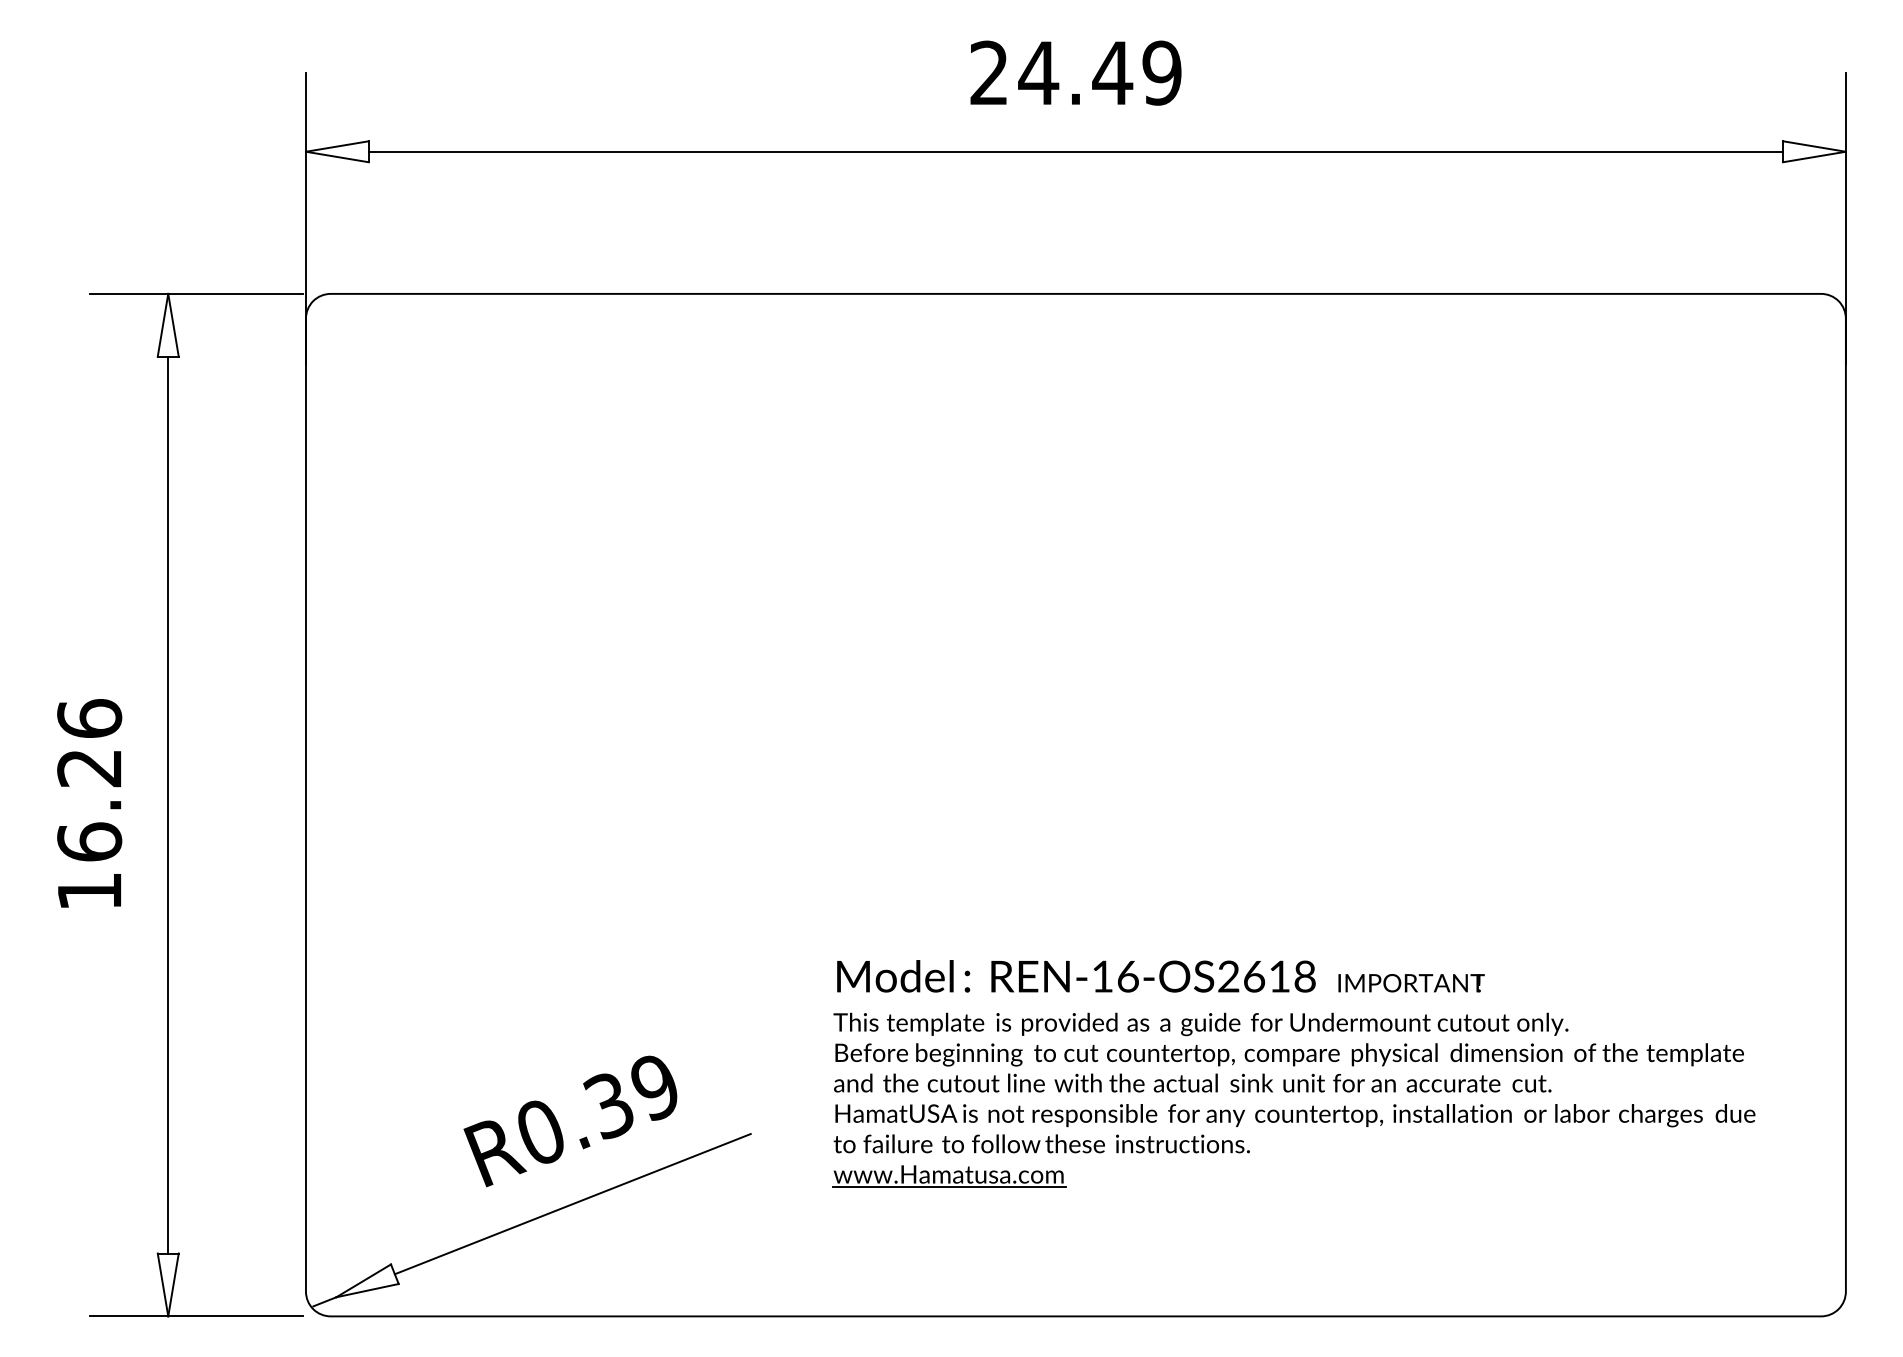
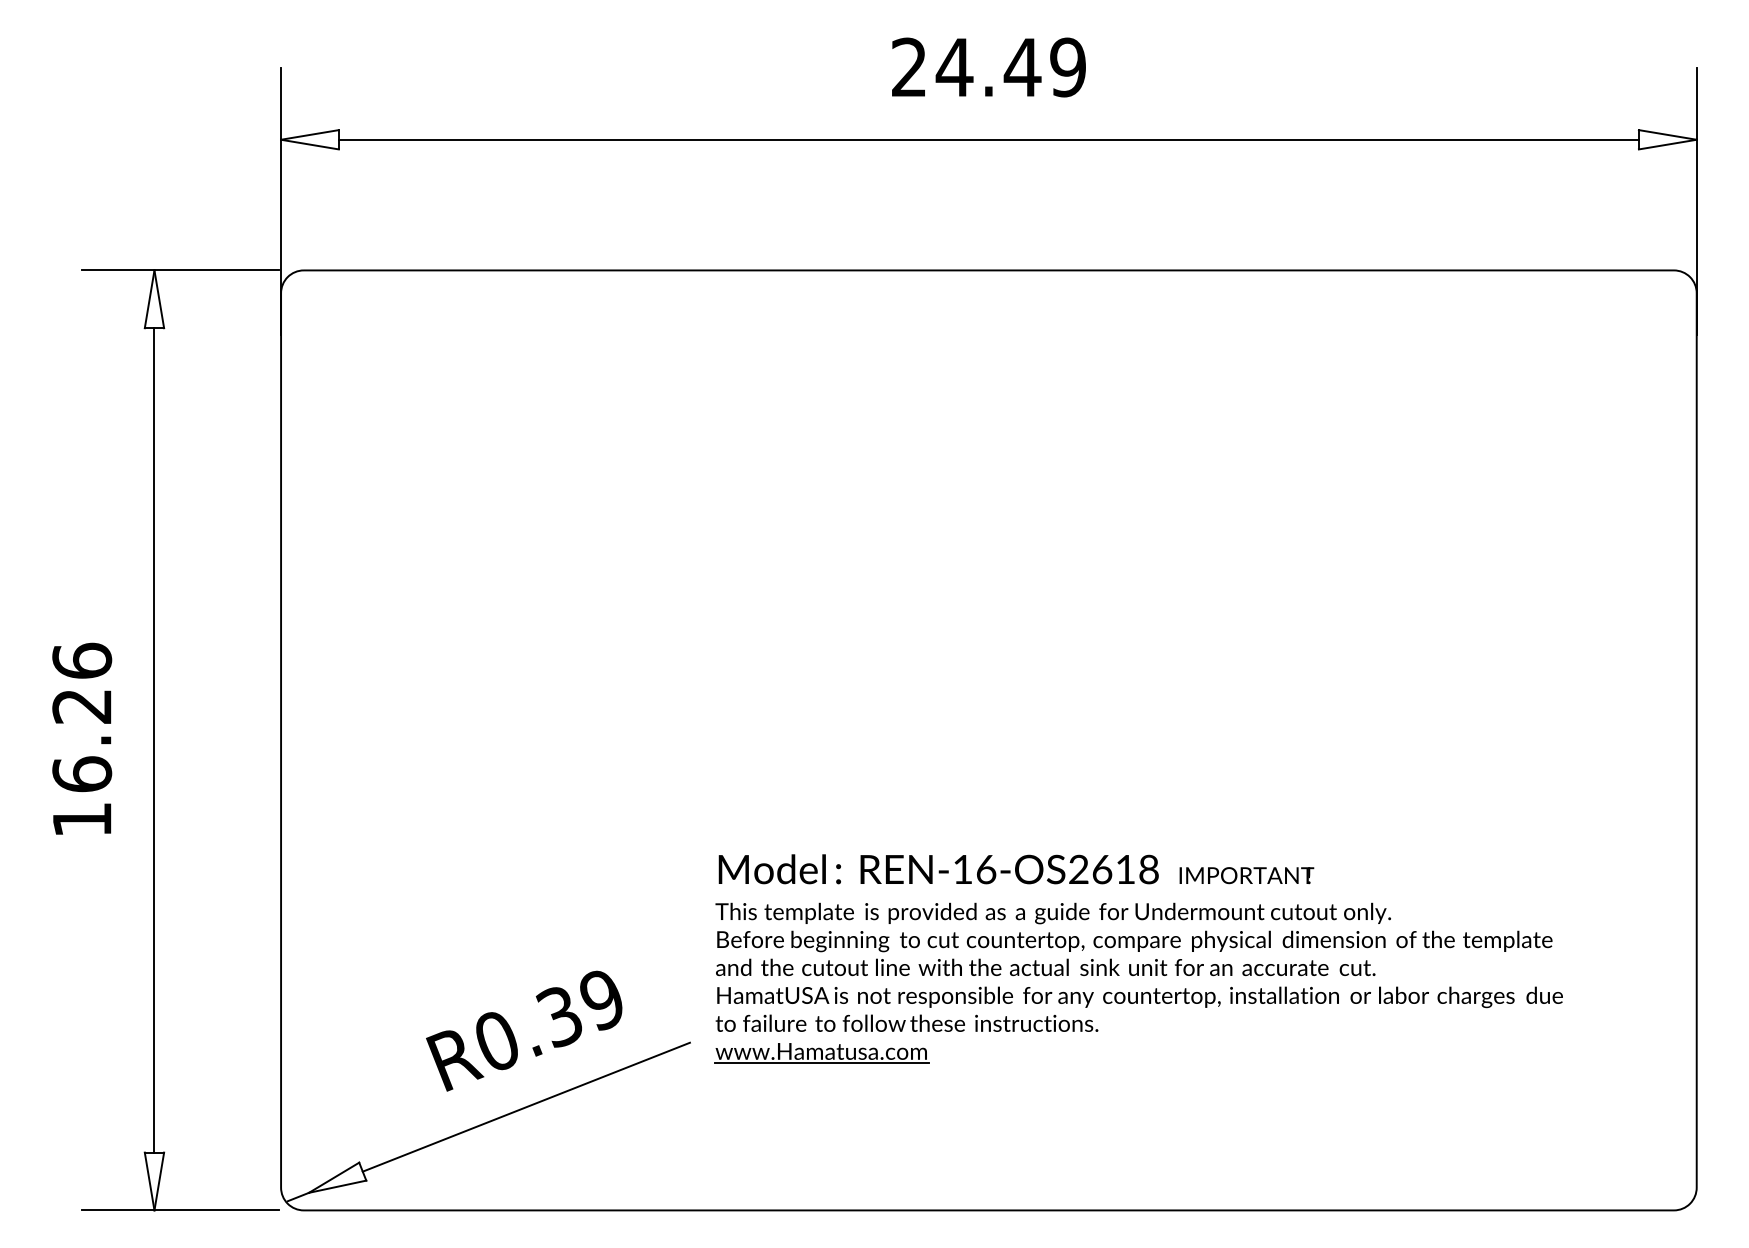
part: (1293, 1073) -> (1138, 958), moved

